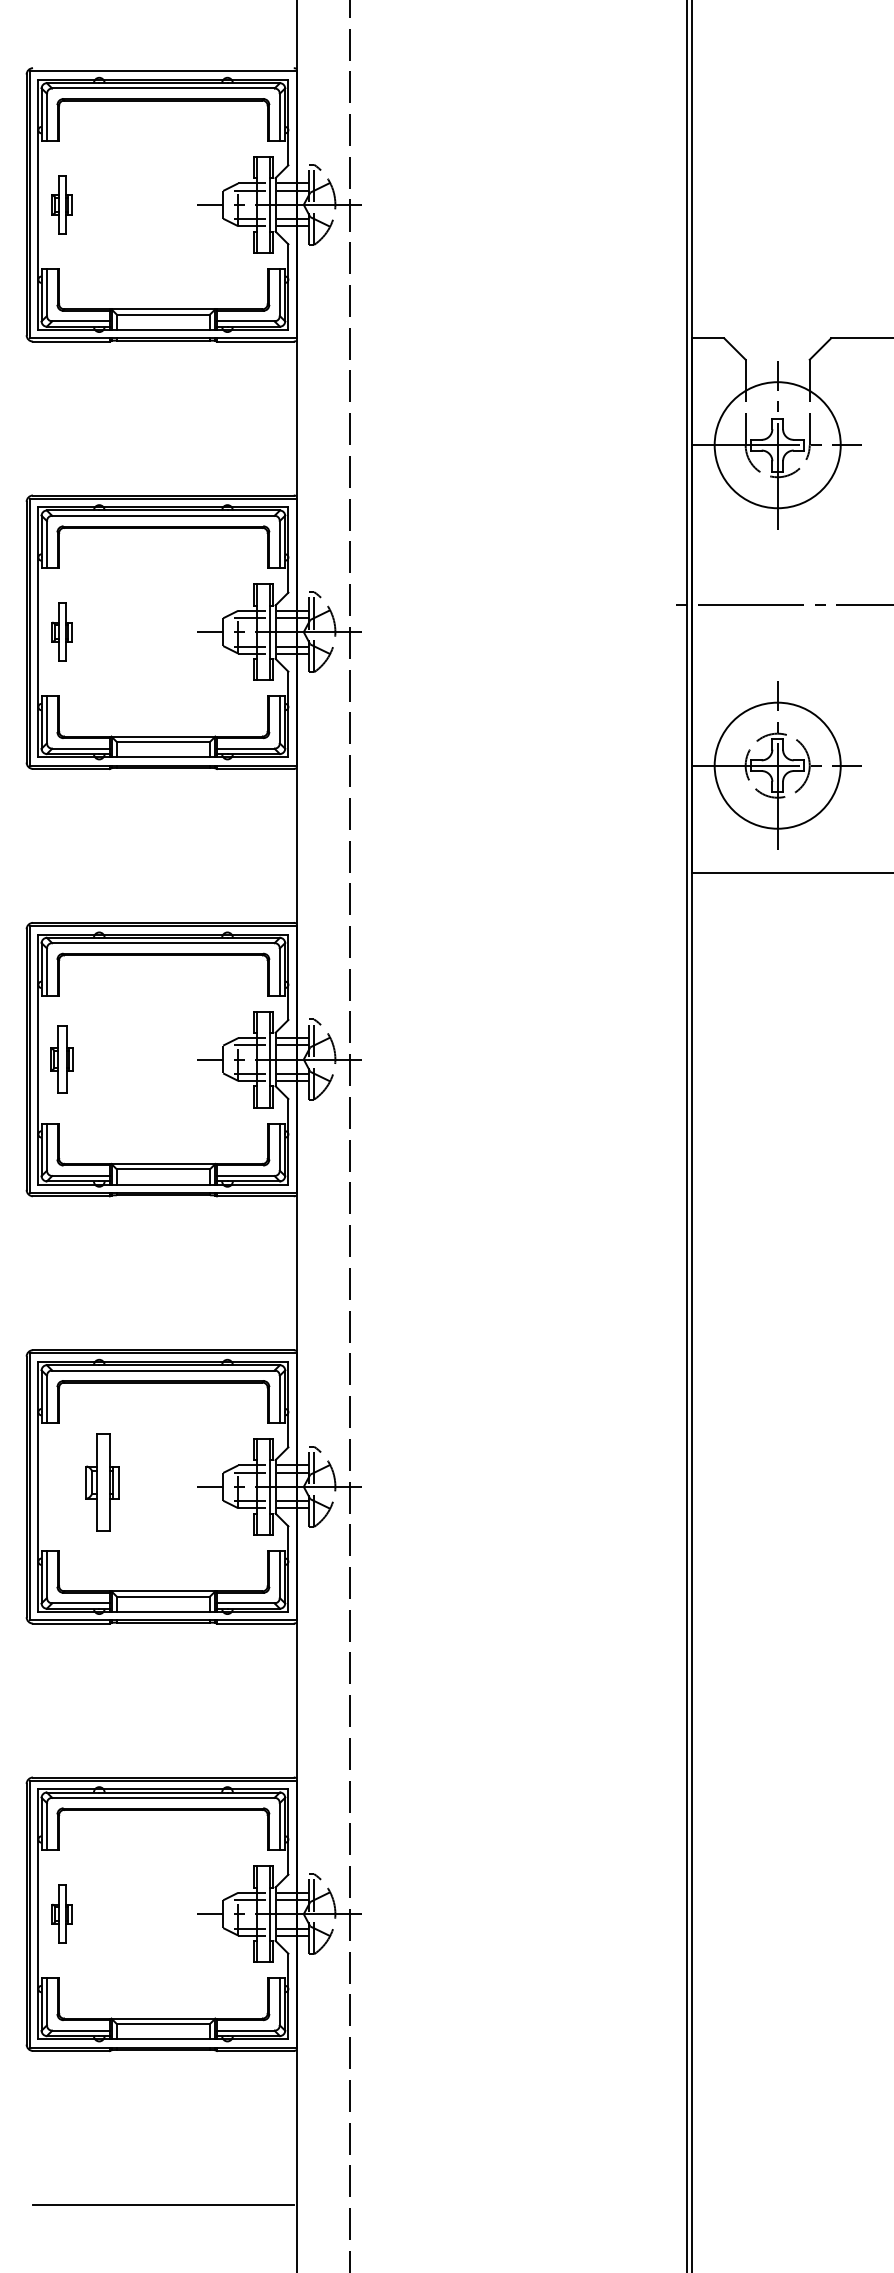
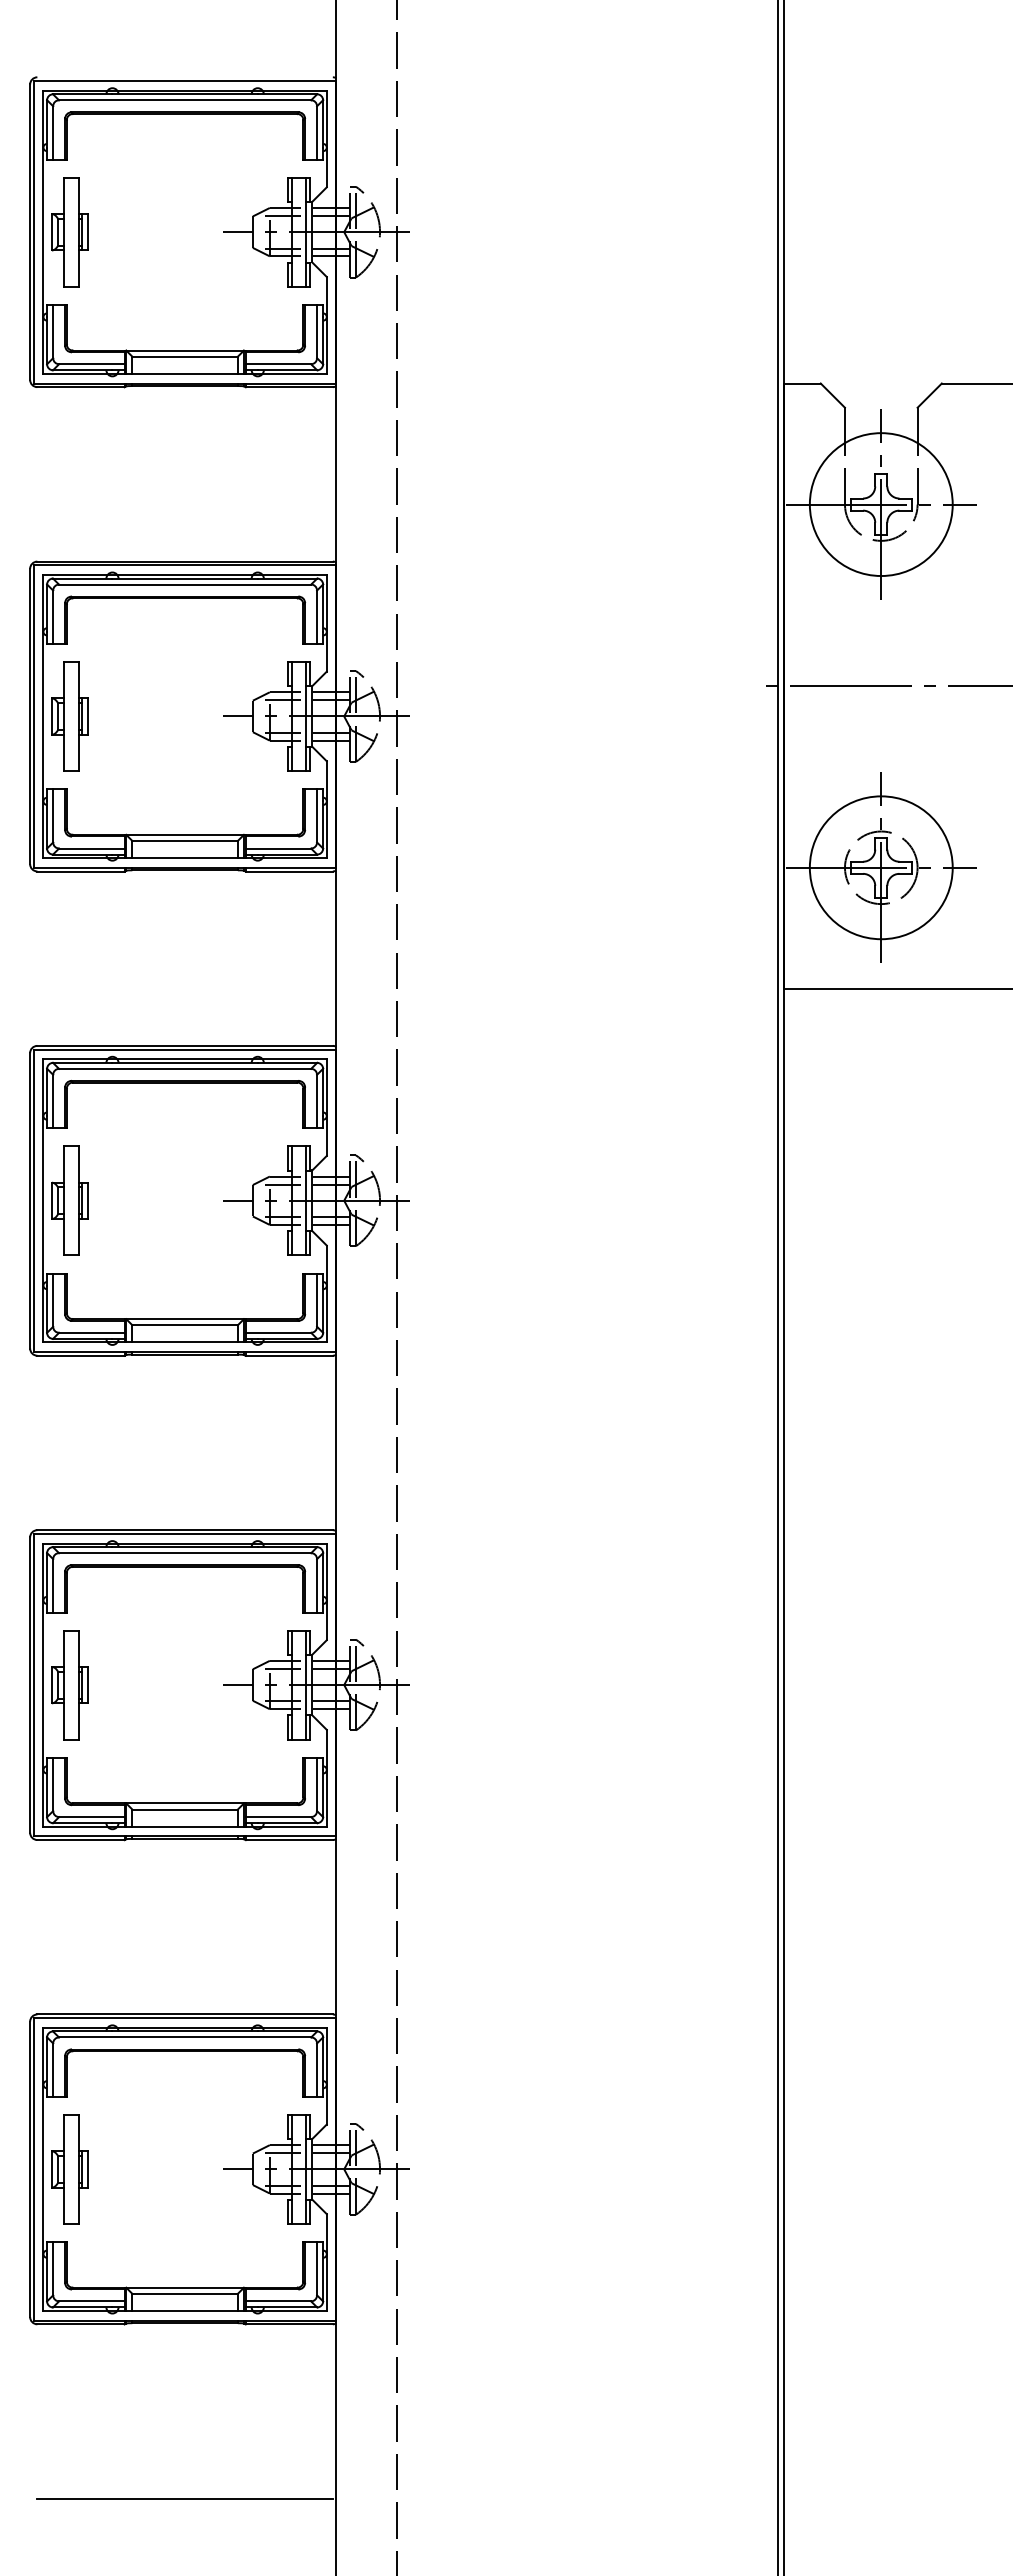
part: (61, 205) -> (69, 232), size x1.67
part: (61, 632) -> (69, 716), size x1.67
part: (61, 1059) -> (69, 1200), size x1.43
part: (101, 1482) -> (69, 1685), moved
part: (61, 1914) -> (69, 2169), size x1.67

